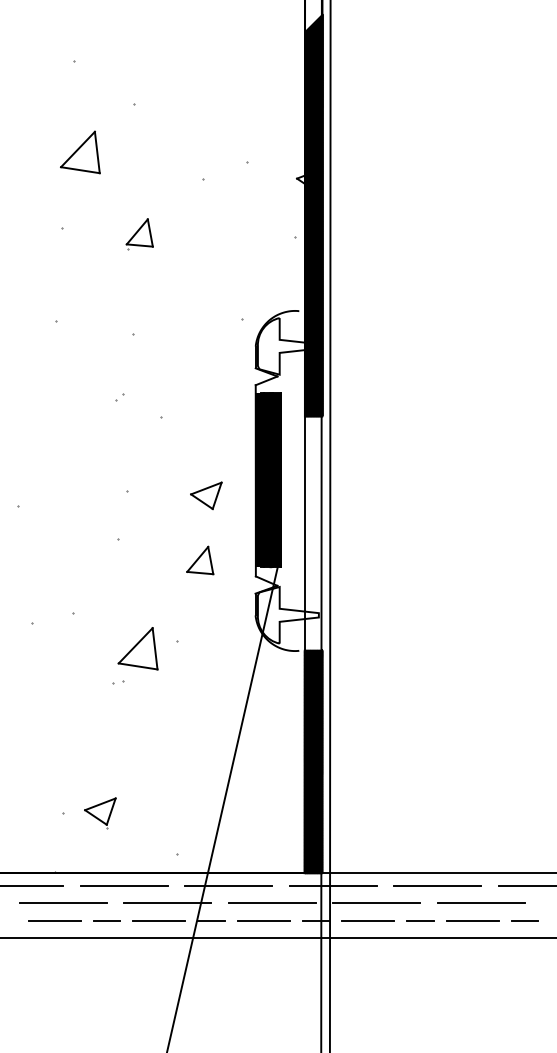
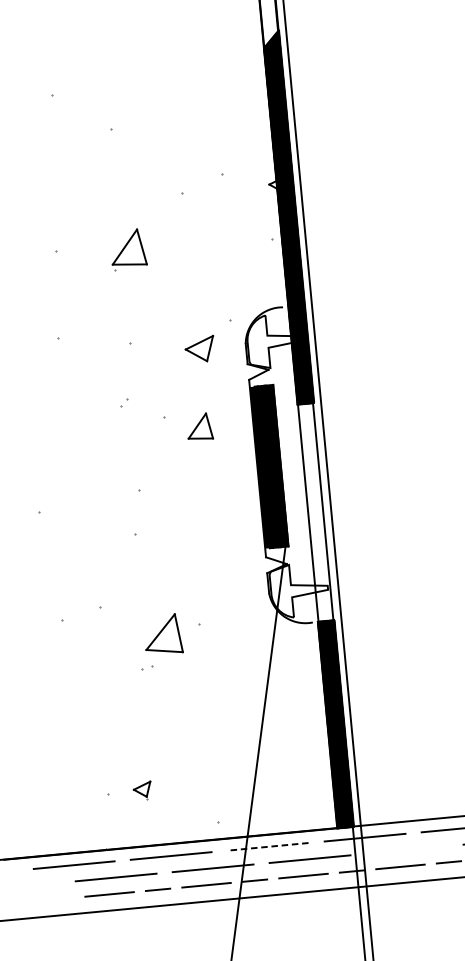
part: (80, 152) -> (66, 179), removed
part: (139, 234) -> (128, 250), size x1.4
part: (206, 495) -> (200, 349), moved
part: (200, 560) -> (200, 426), moved
part: (100, 813) -> (142, 790), size x0.6
line: (228, 886) -> (267, 847), solid -> dashed
line: (376, 903) -> (406, 850), removed

